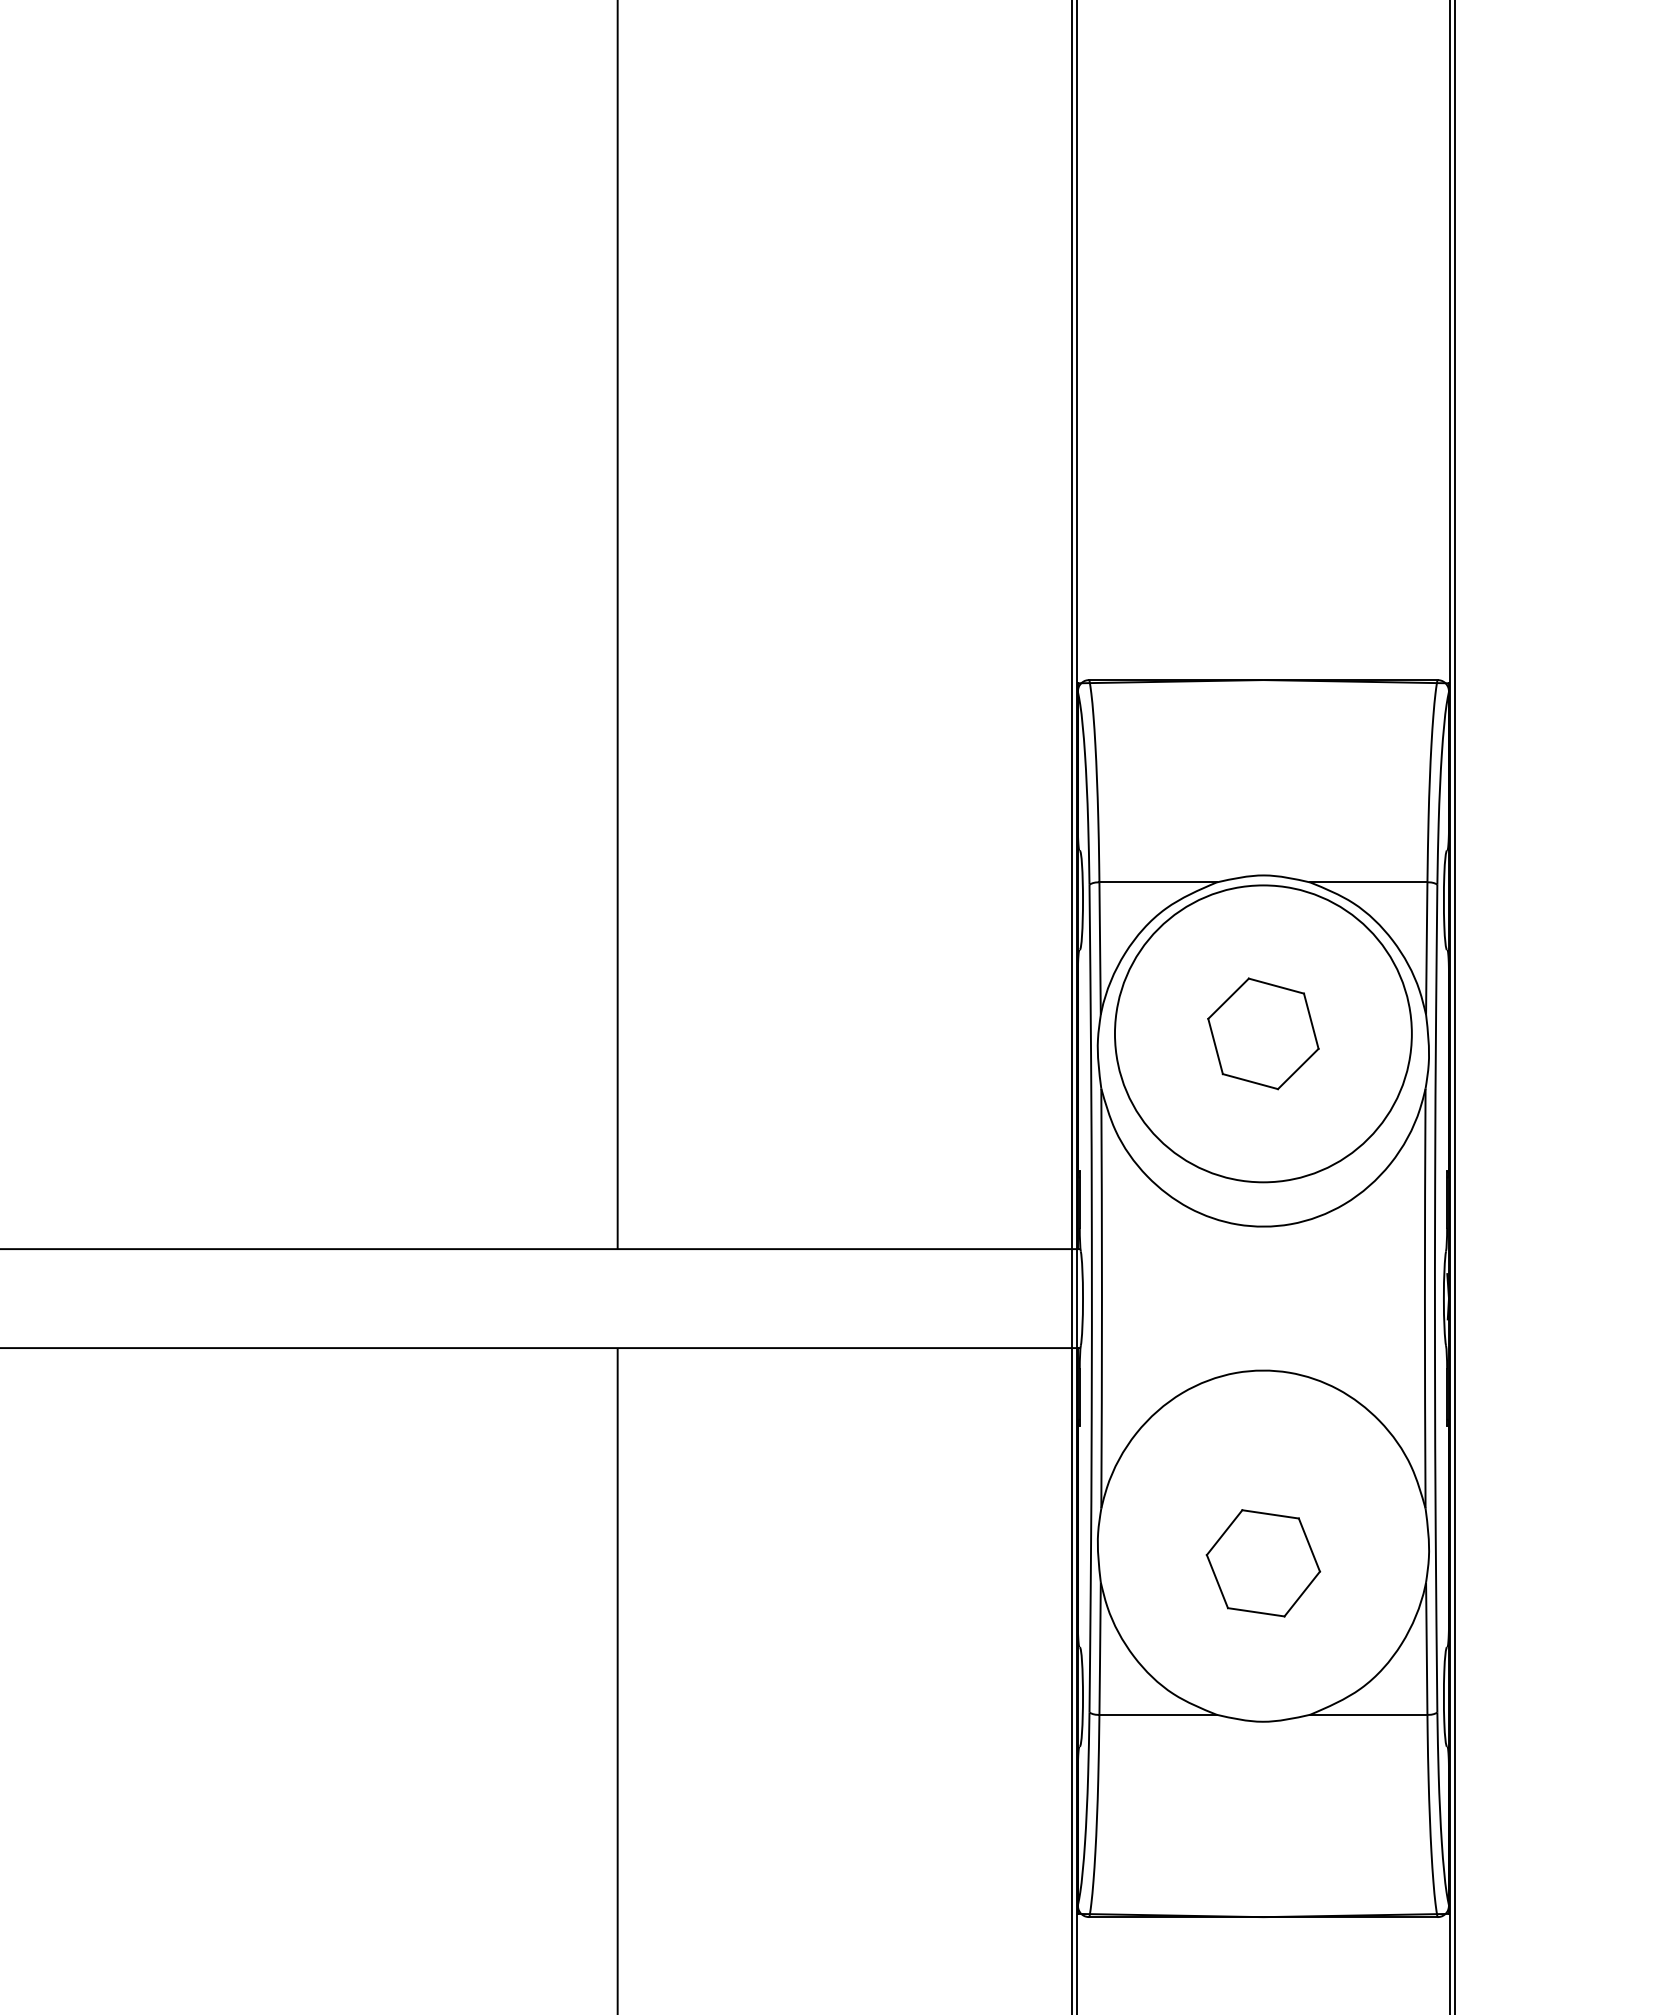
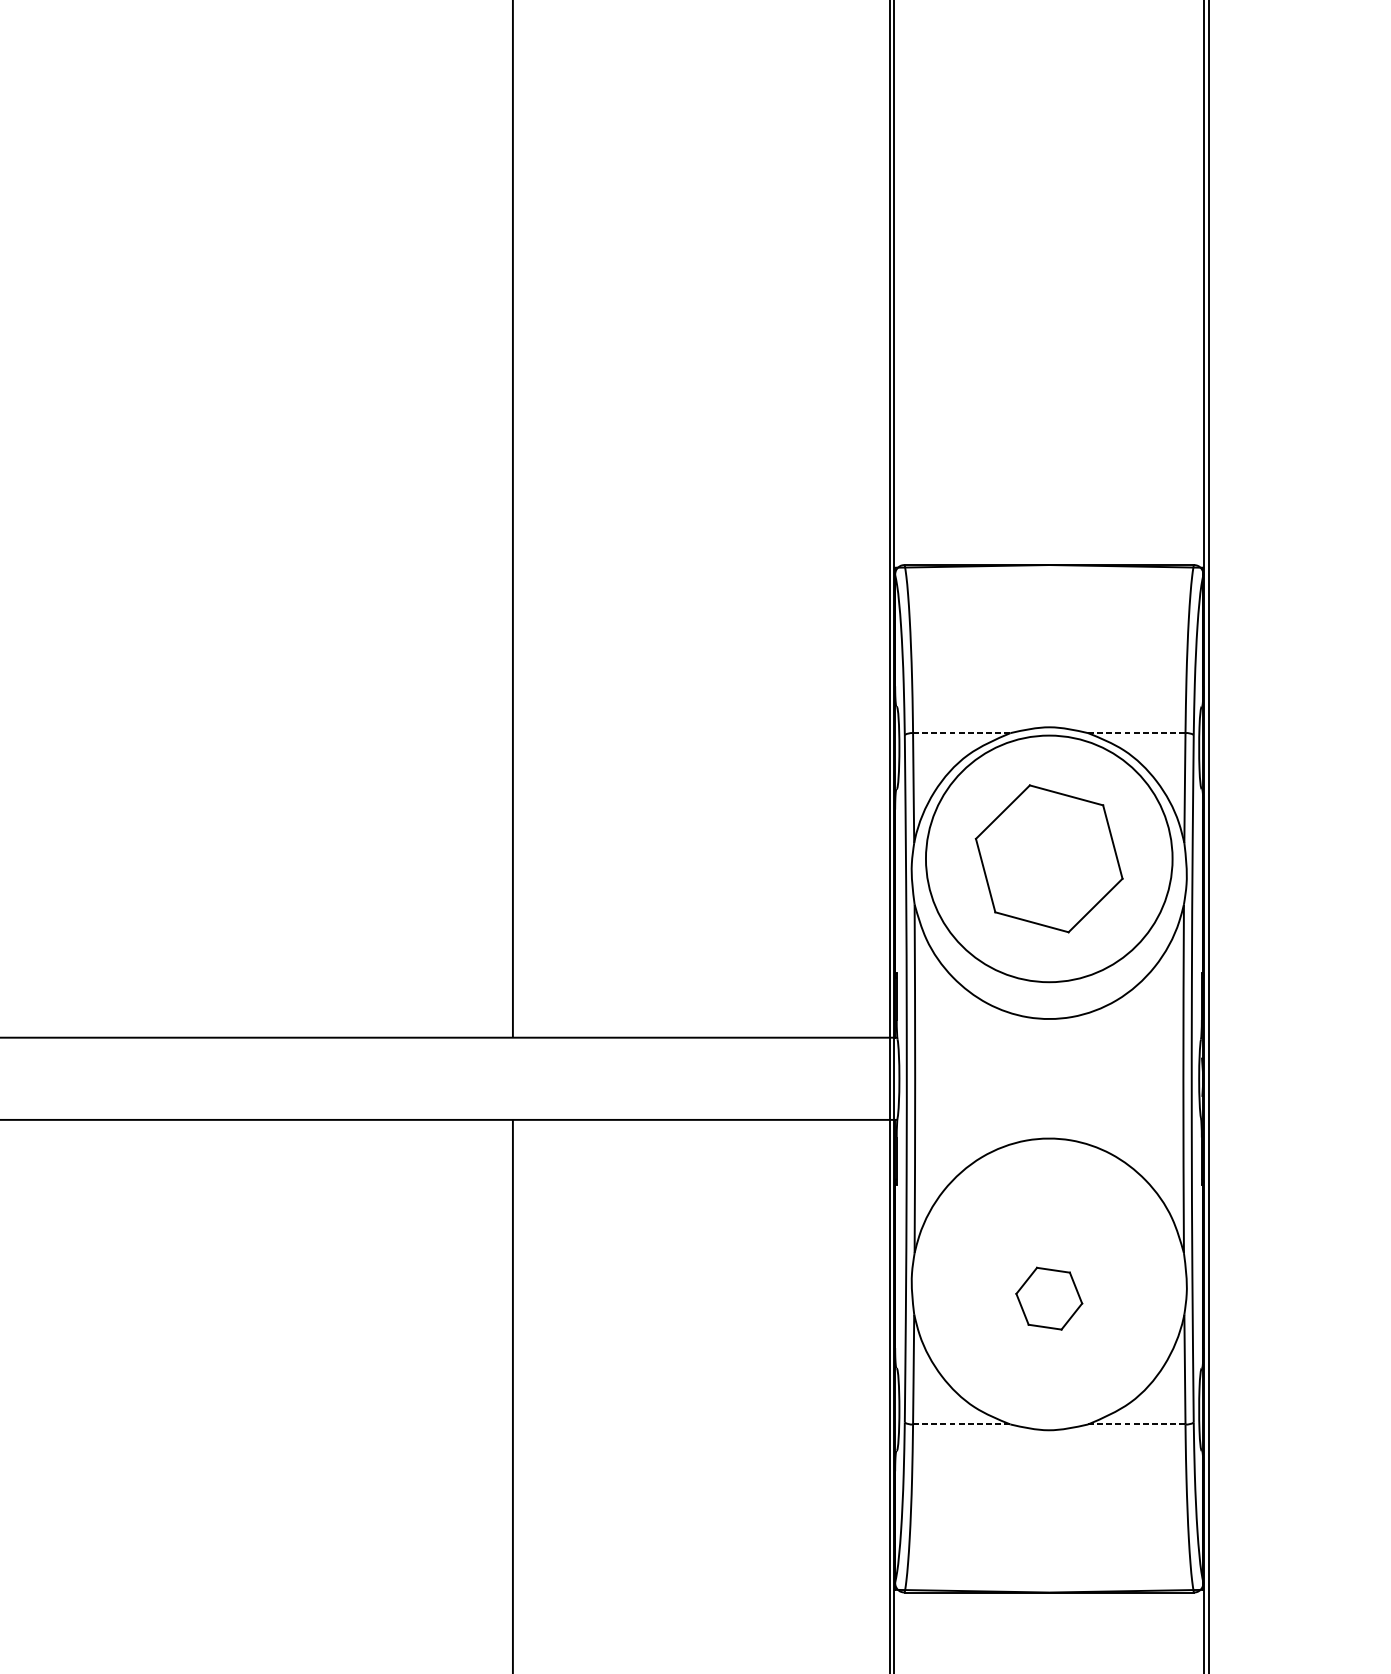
line: (1158, 882) -> (962, 733), solid -> dashed
line: (1368, 882) -> (1136, 733), solid -> dashed
part: (1263, 1033) -> (1049, 858), size x1.6
part: (1263, 1563) -> (1049, 1298), size x0.7
line: (1158, 1714) -> (962, 1424), solid -> dashed
line: (1368, 1714) -> (1136, 1424), solid -> dashed

